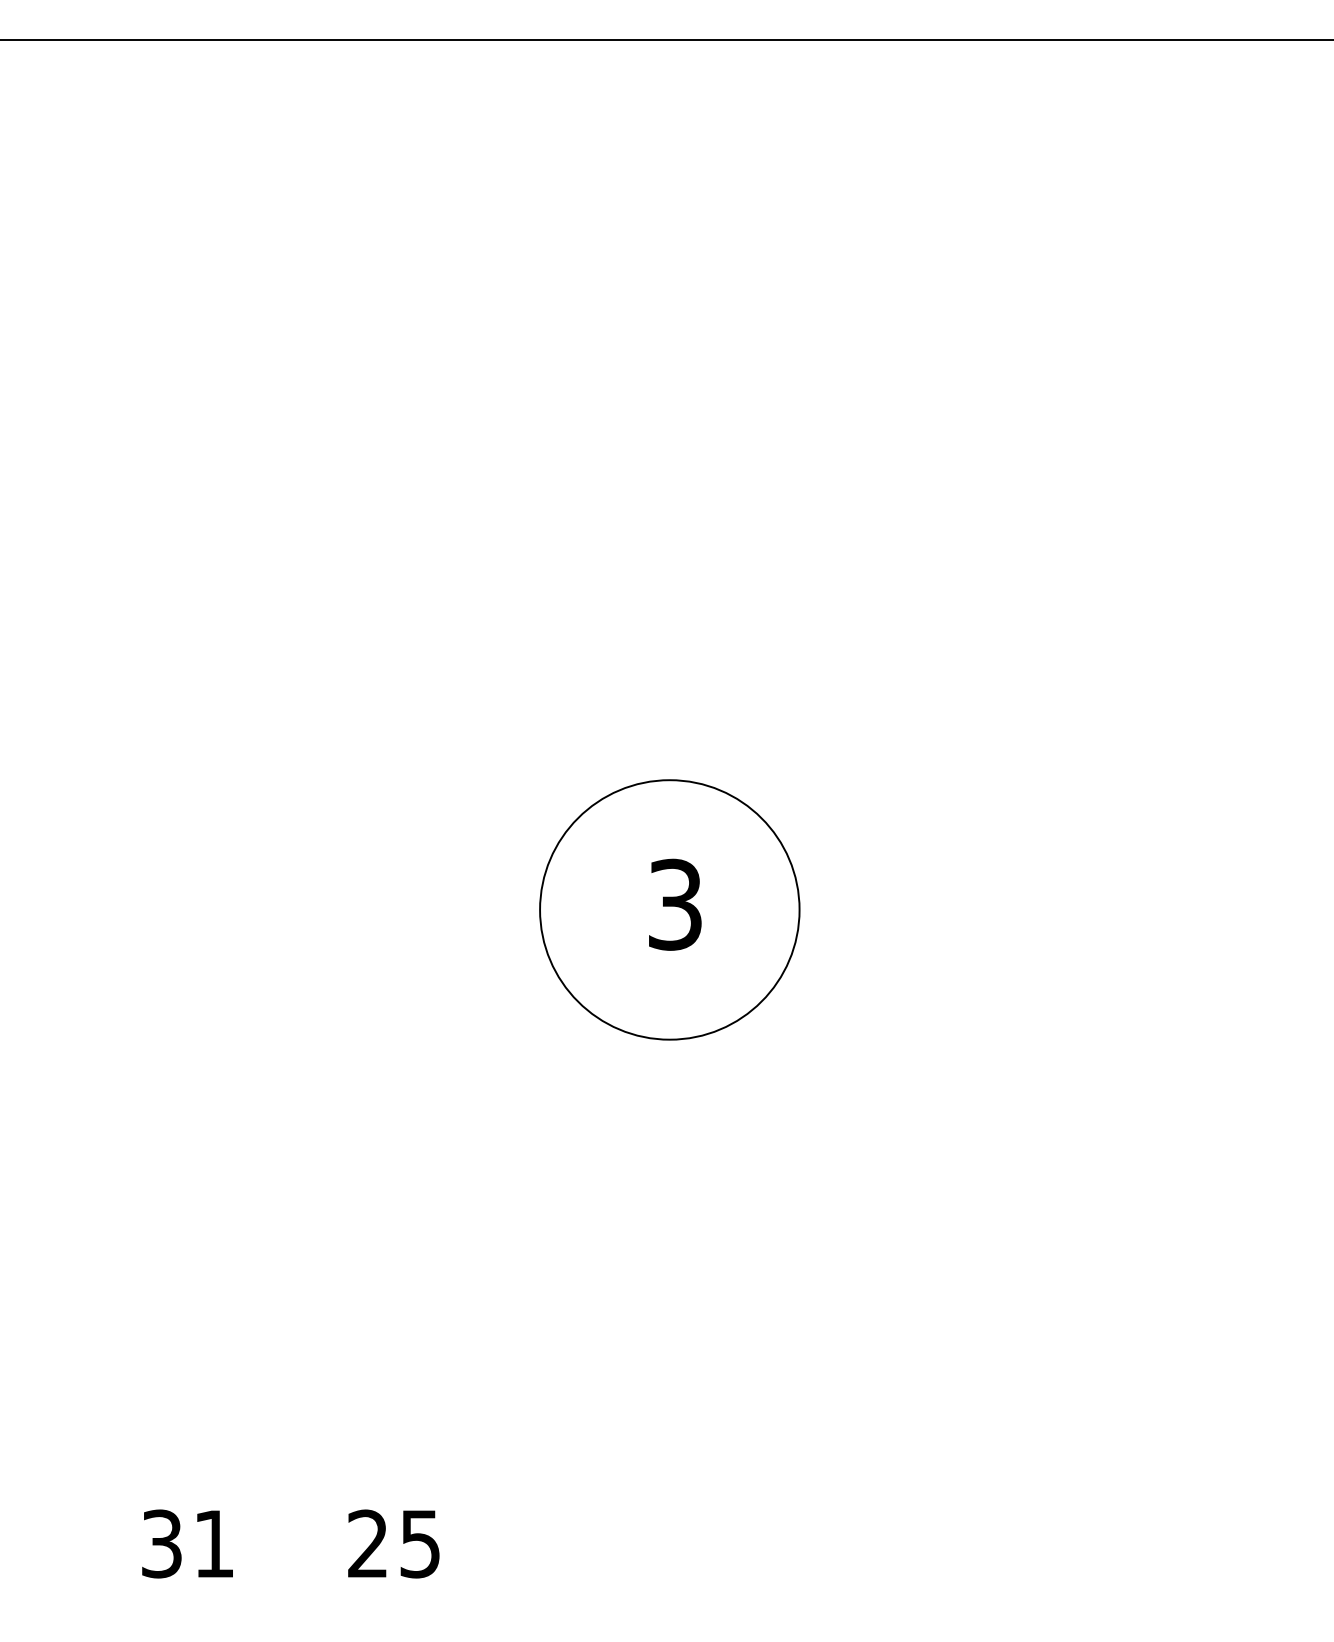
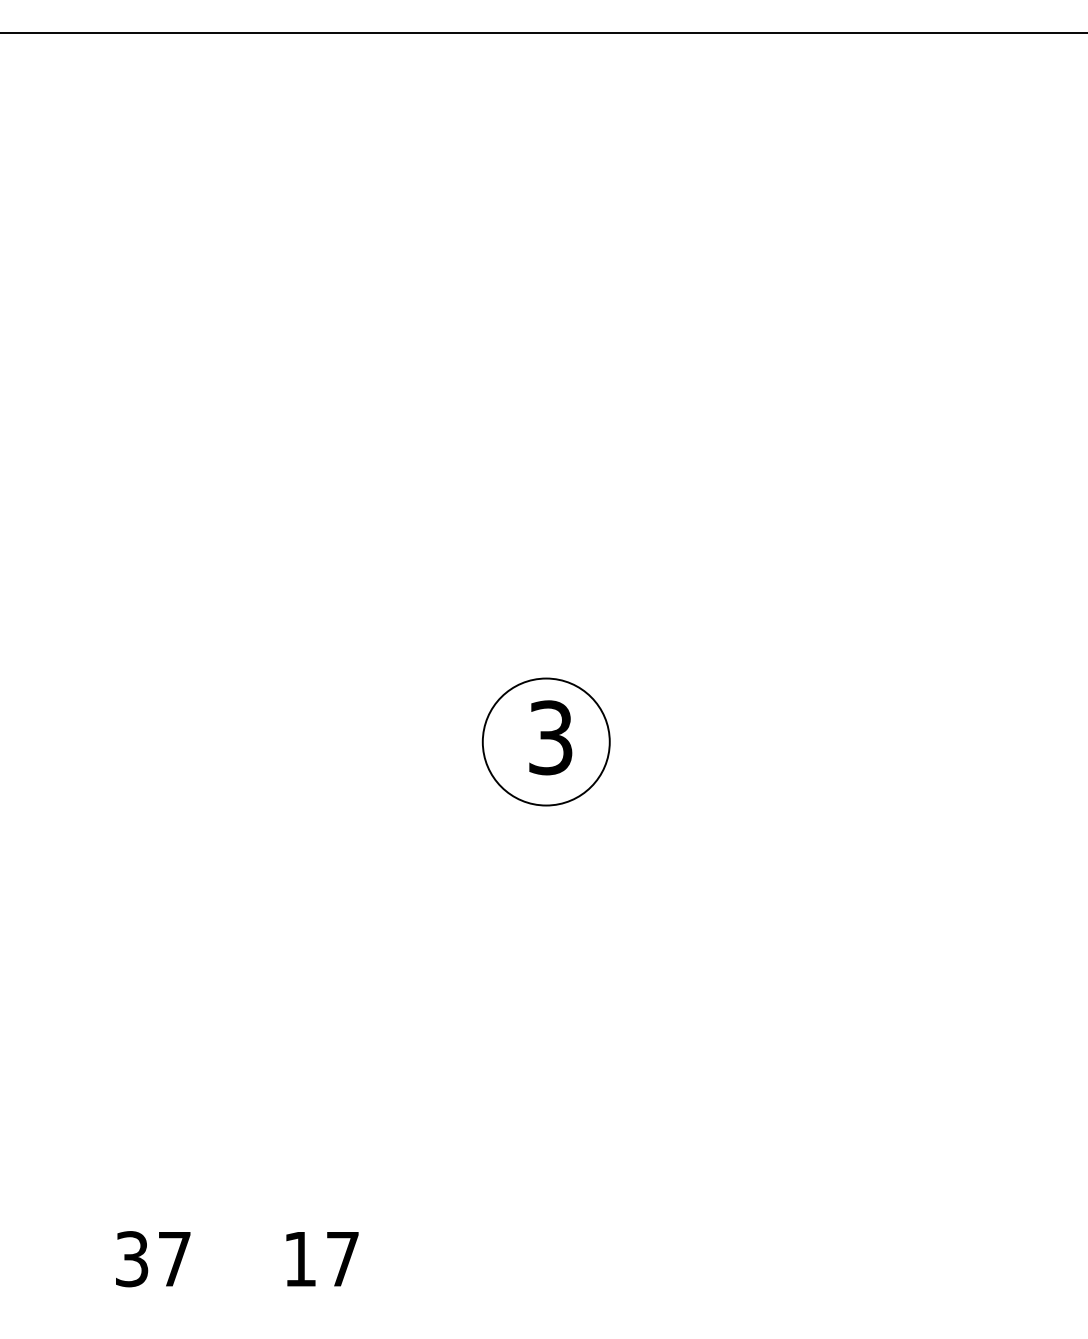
circle: (669, 909) -> (546, 741), size x0.6
text: (214, 1543) -> (174, 1258), 31 -> 37
text: (393, 1543) -> (320, 1258), 25 -> 17

